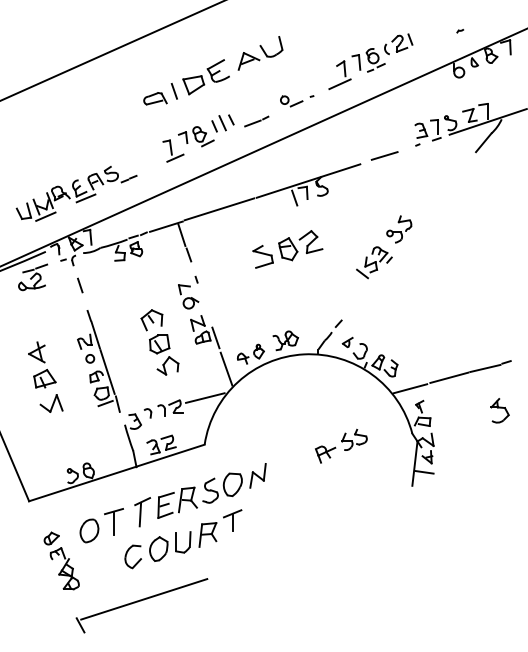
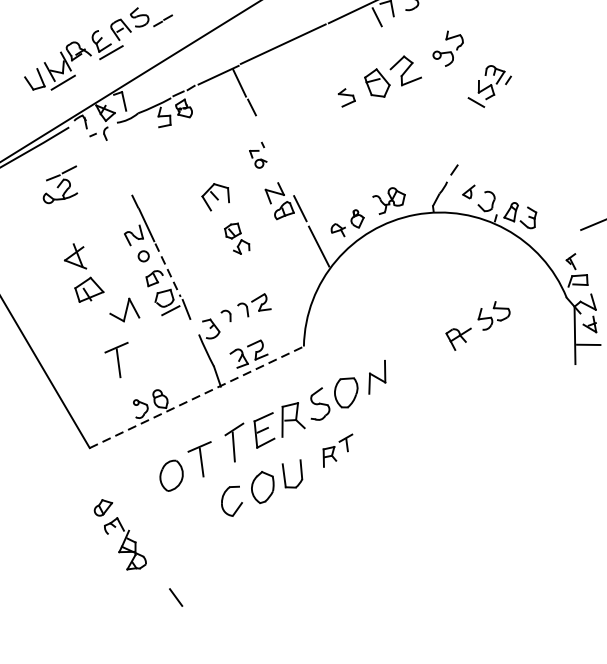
part: (399, 229) -> (448, 48), moved
part: (262, 256) -> (346, 97), size x0.6
part: (33, 277) -> (60, 185), moved
line: (80, 285) -> (119, 164), removed
part: (188, 292) -> (257, 155), size x0.6
part: (164, 354) -> (237, 238), size x0.6
line: (107, 372) -> (167, 270), solid -> dashed
line: (410, 388) -> (556, 240), removed
line: (205, 397) -> (297, 286), removed
part: (51, 403) -> (123, 310), moved
part: (59, 436) -> (117, 360), added
line: (117, 472) -> (197, 396), solid -> dashed
part: (220, 528) -> (338, 450), size x0.6
part: (61, 560) -> (119, 533), moved
line: (144, 599) -> (253, 553), removed

